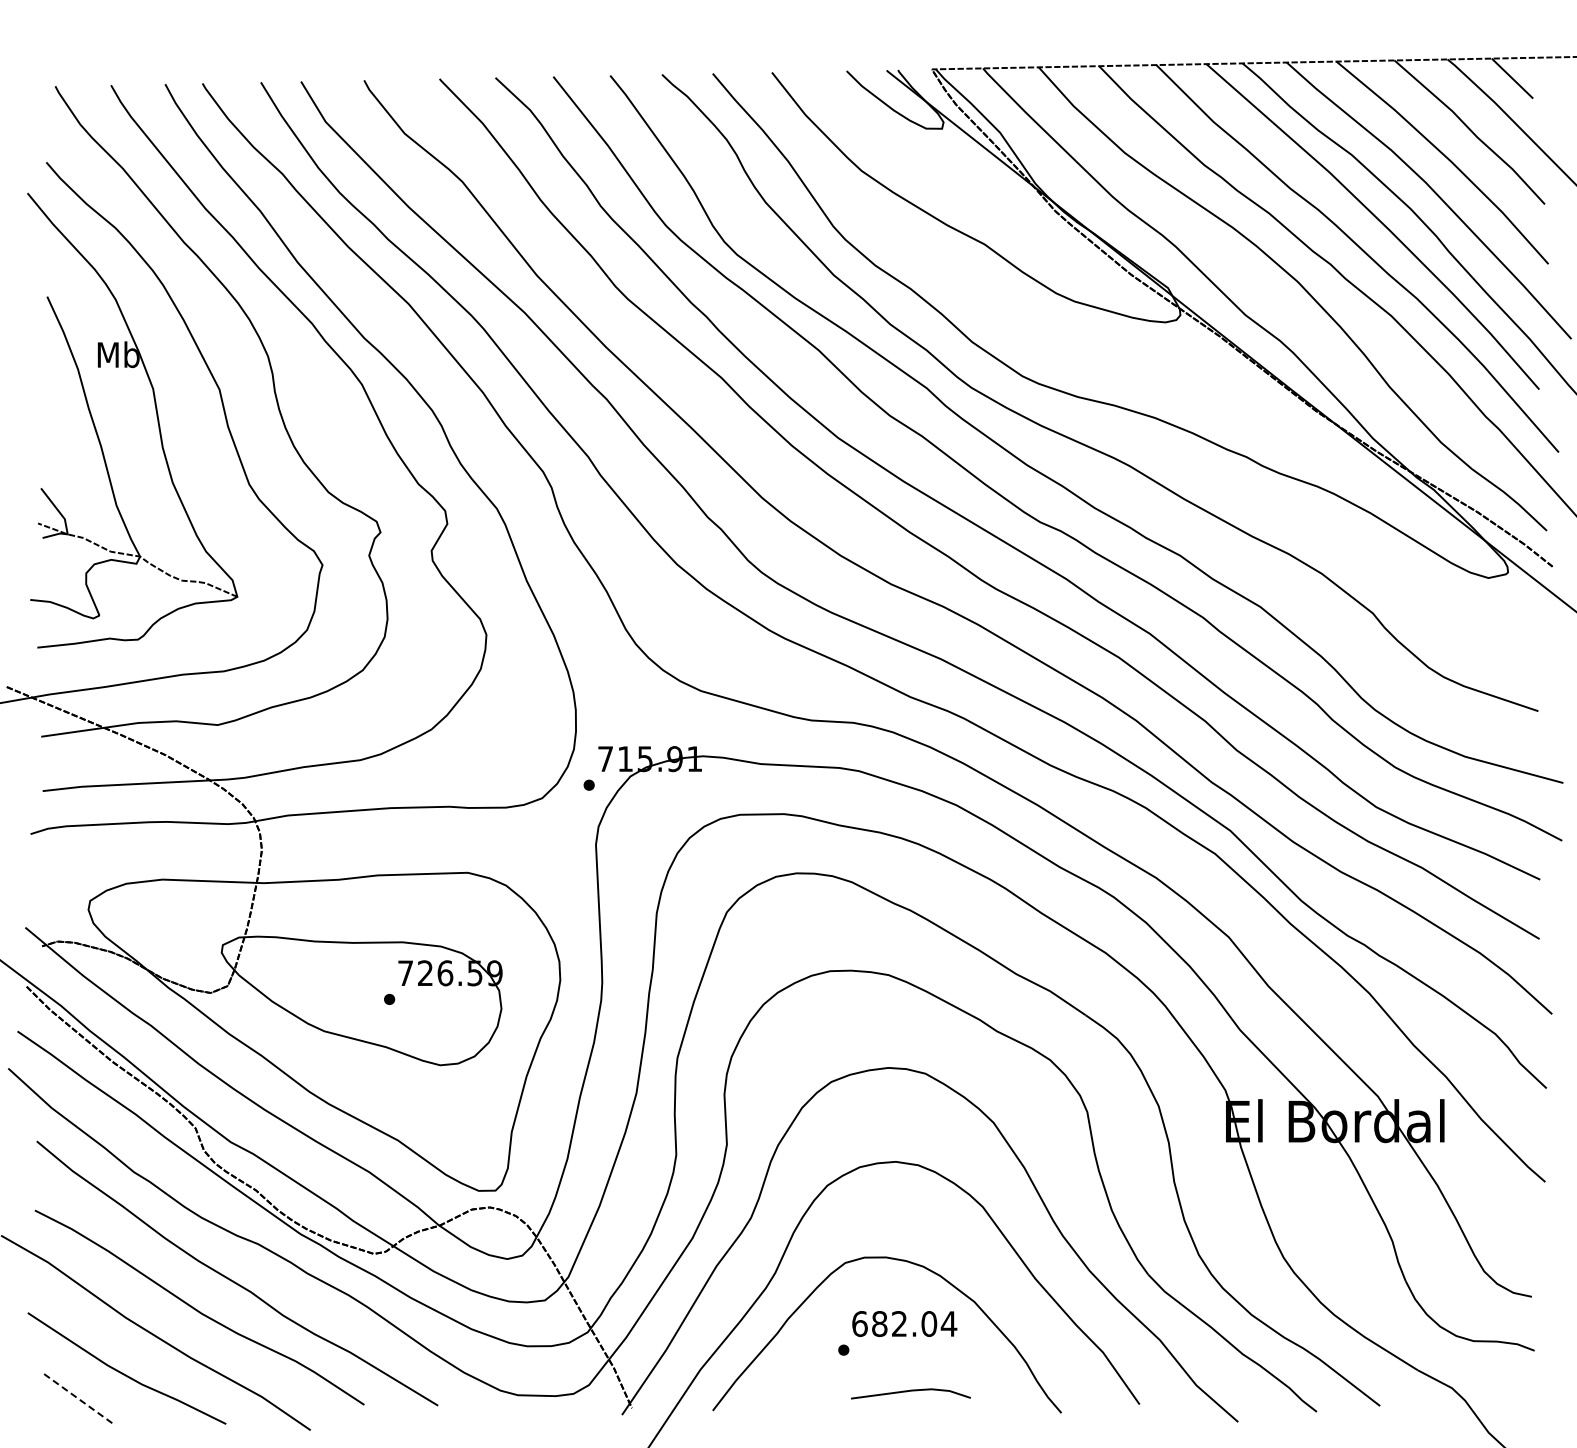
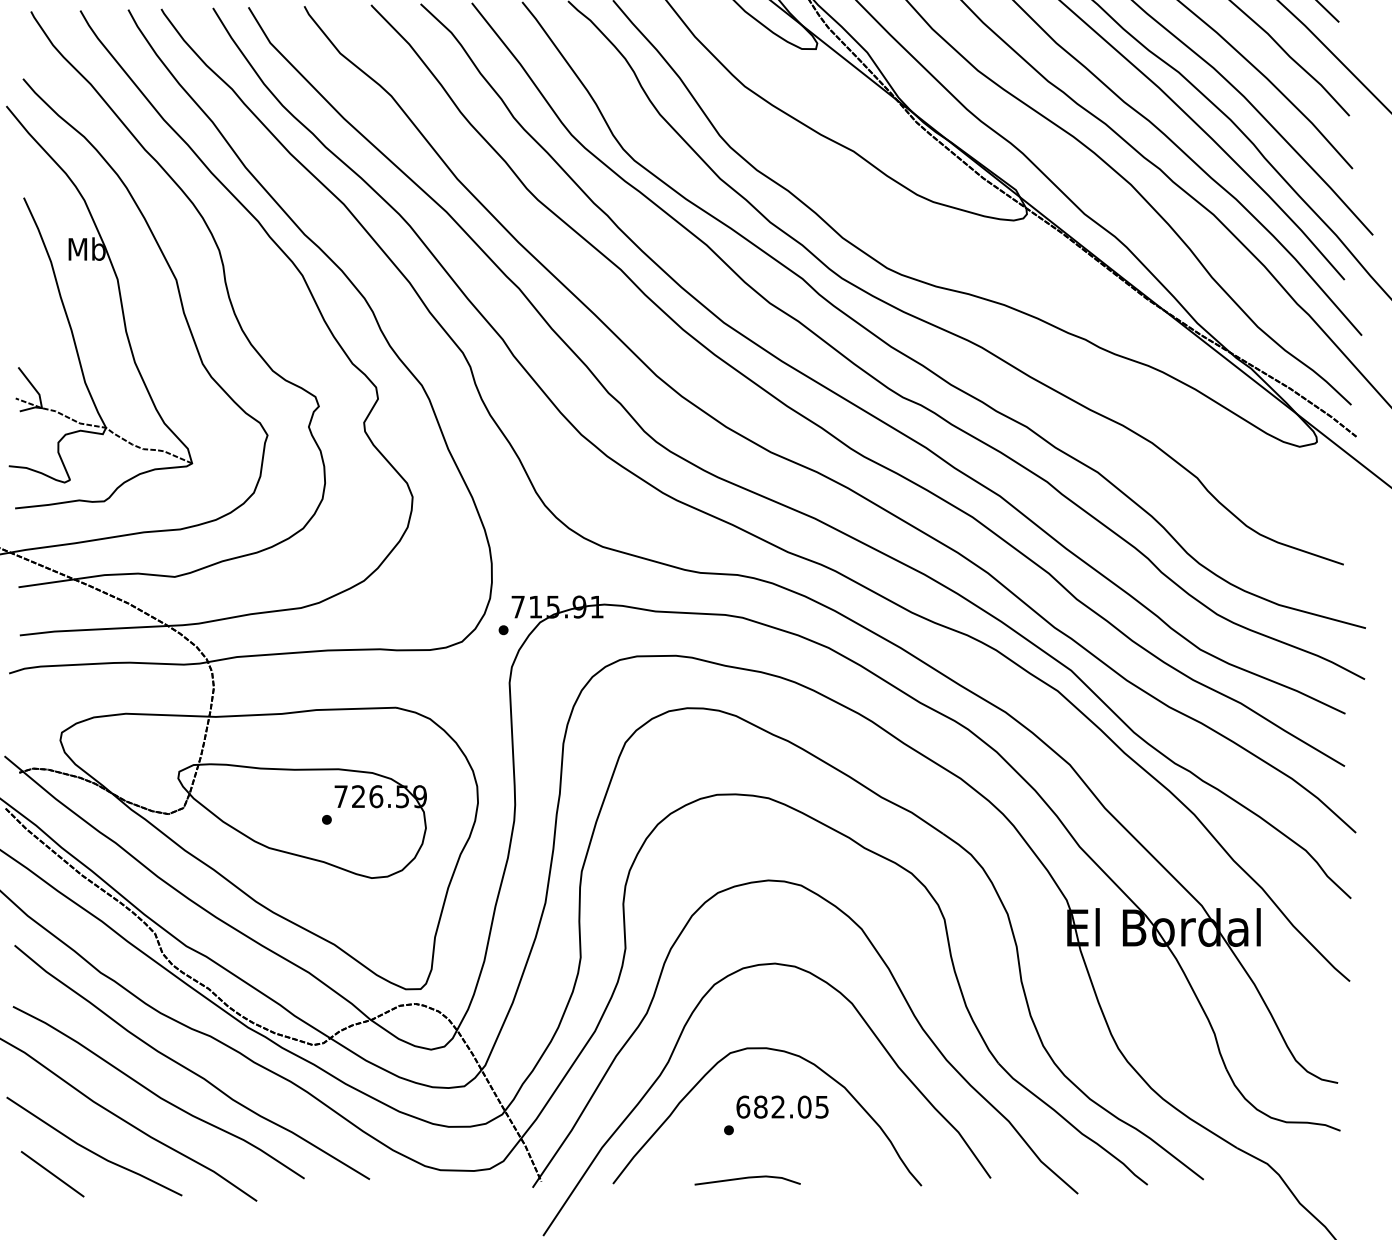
text: (948, 1324) -> (821, 1107), 682.04 -> 682.05
line: (910, 1391) -> (747, 1178), moved
line: (79, 1399) -> (52, 1173), dashed -> solid

